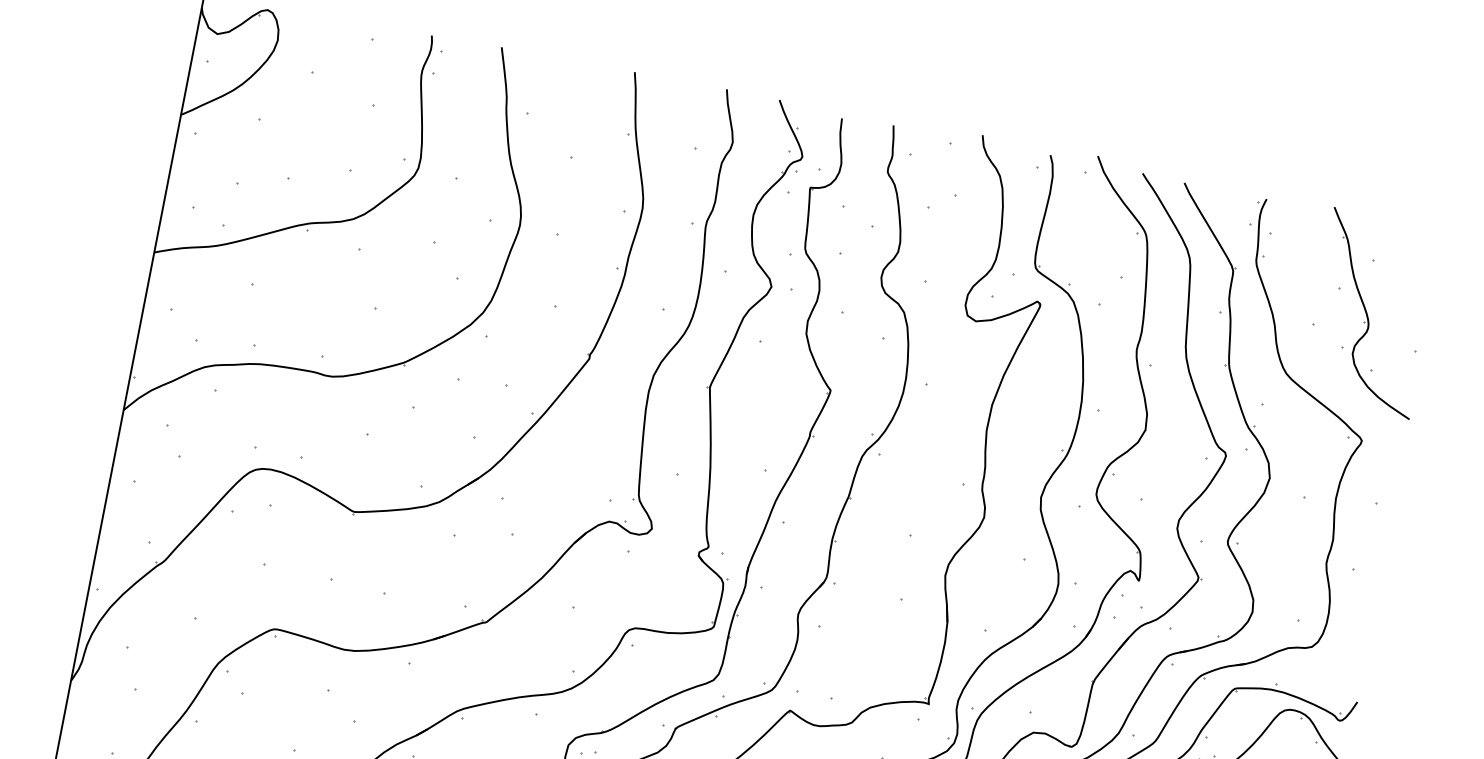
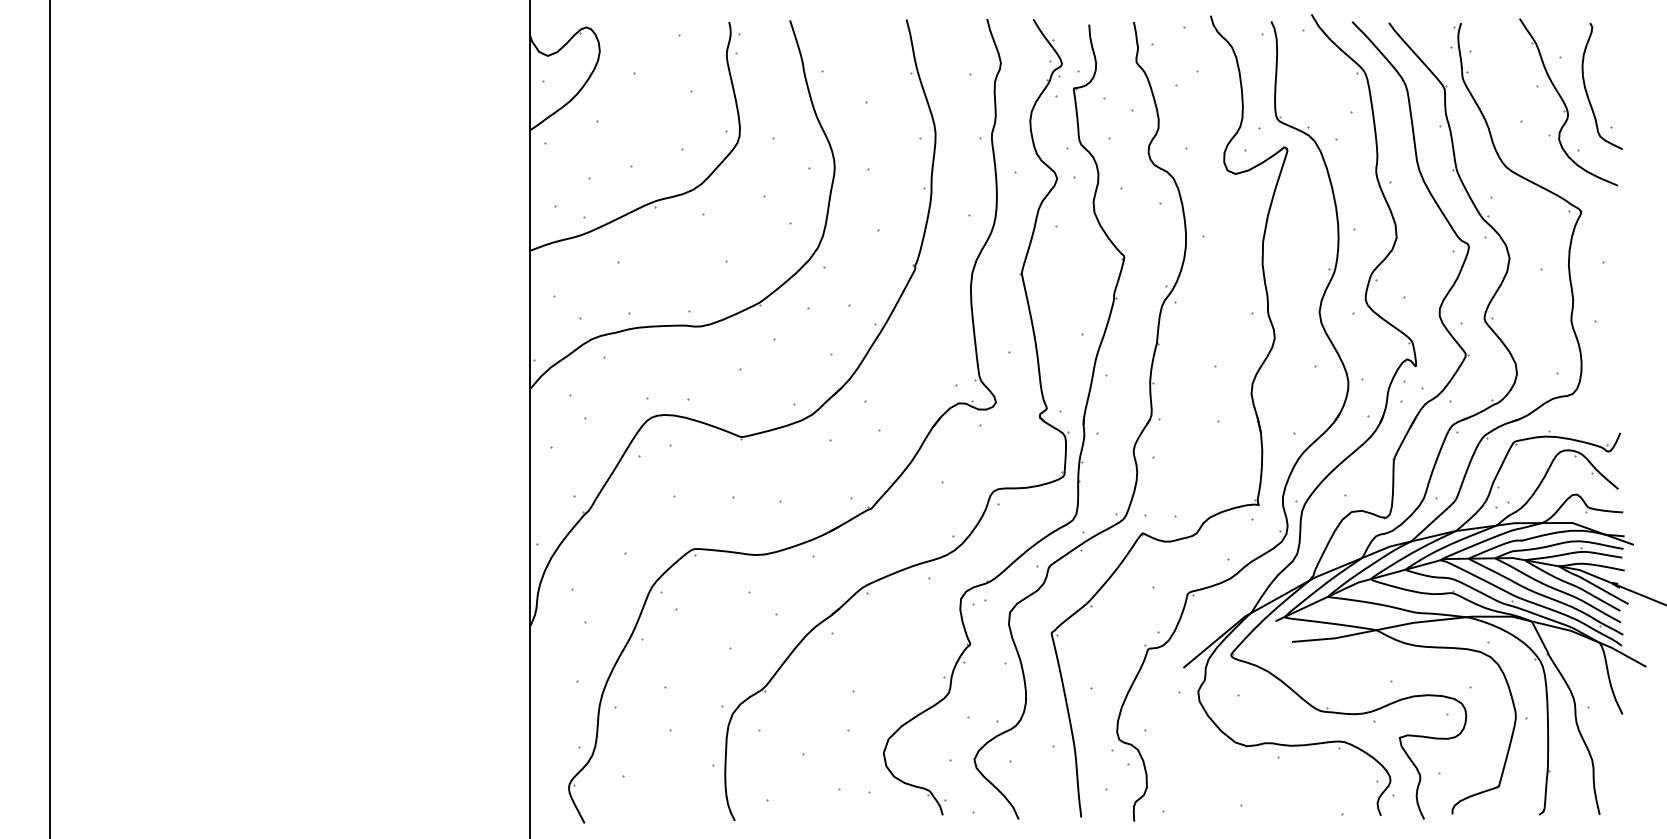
curve: (1395, 305) -> (1587, 91), added

